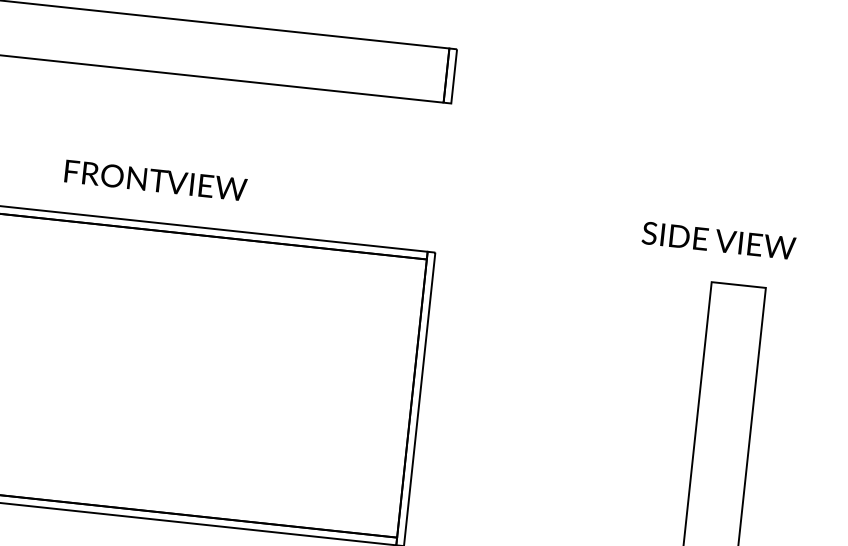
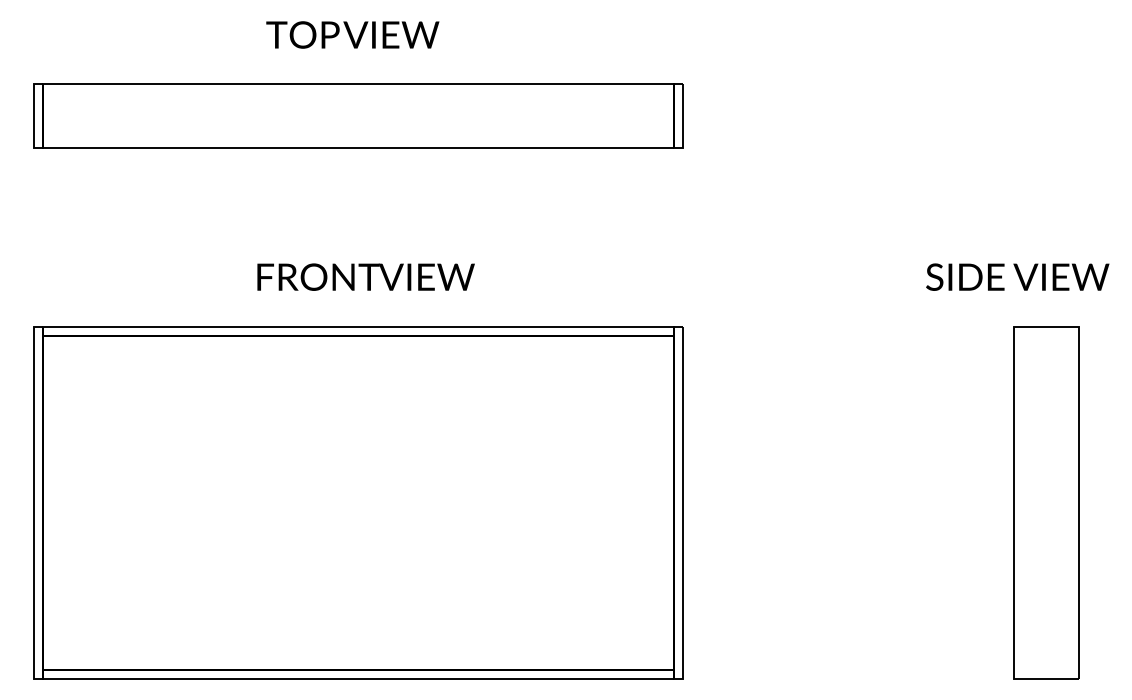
text: (155, 180) -> (365, 276), moved

